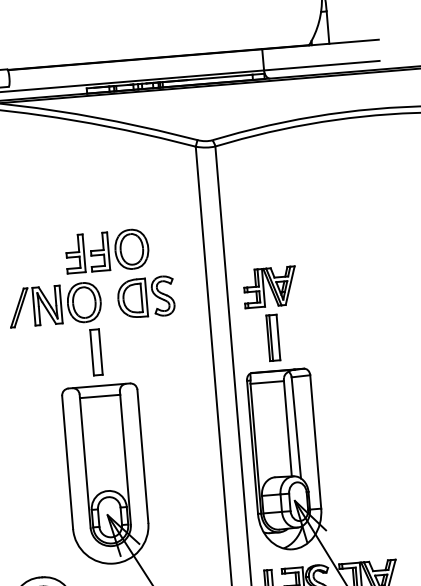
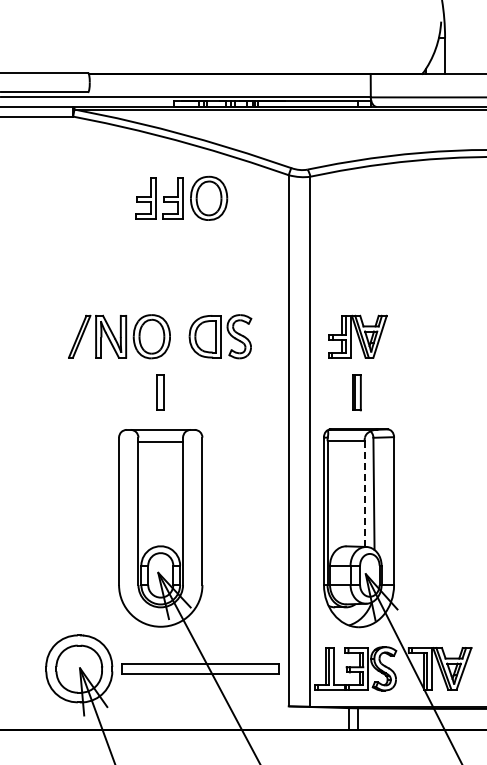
part: (106, 250) -> (181, 197), moved
part: (273, 337) -> (356, 392), size x0.7
part: (96, 352) -> (160, 392), size x0.7
line: (287, 429) -> (364, 494), solid -> dashed

